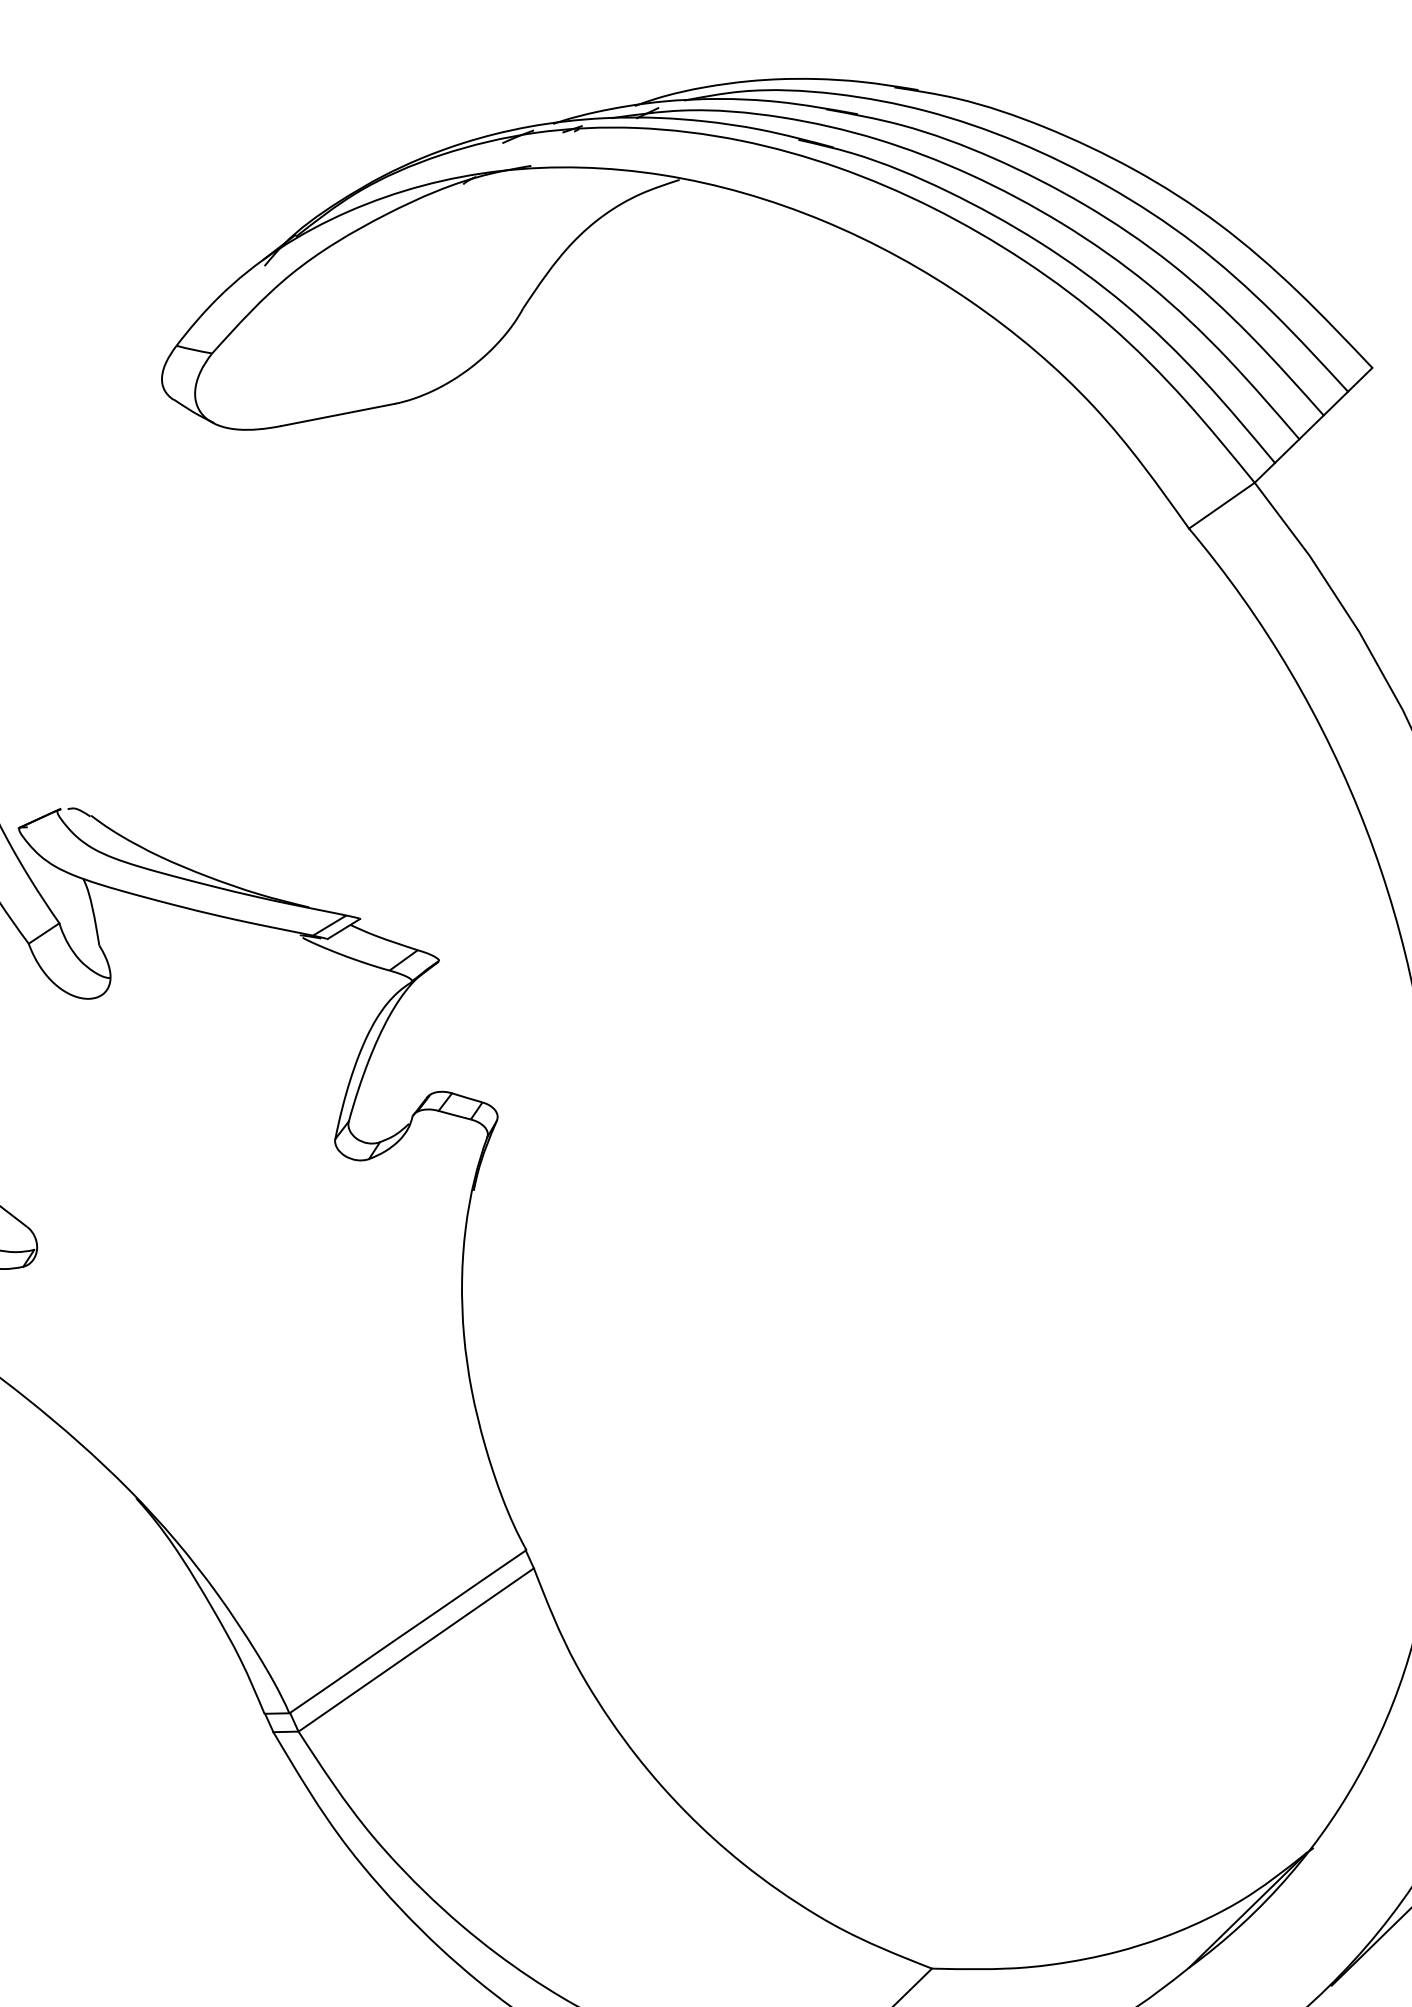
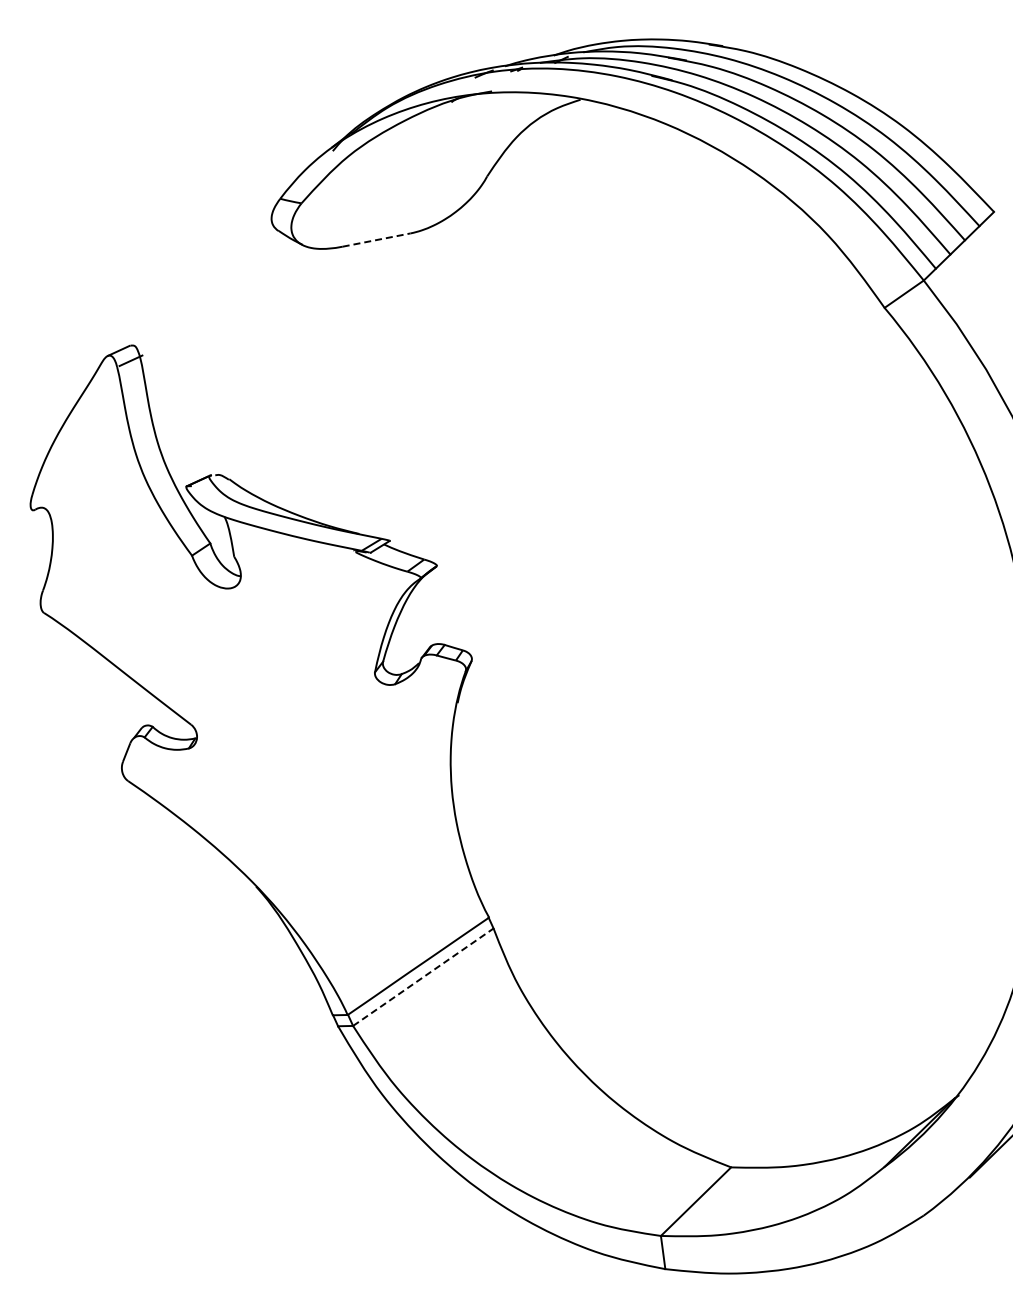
line: (337, 415) -> (376, 240), solid -> dashed
line: (416, 1648) -> (423, 976), solid -> dashed

